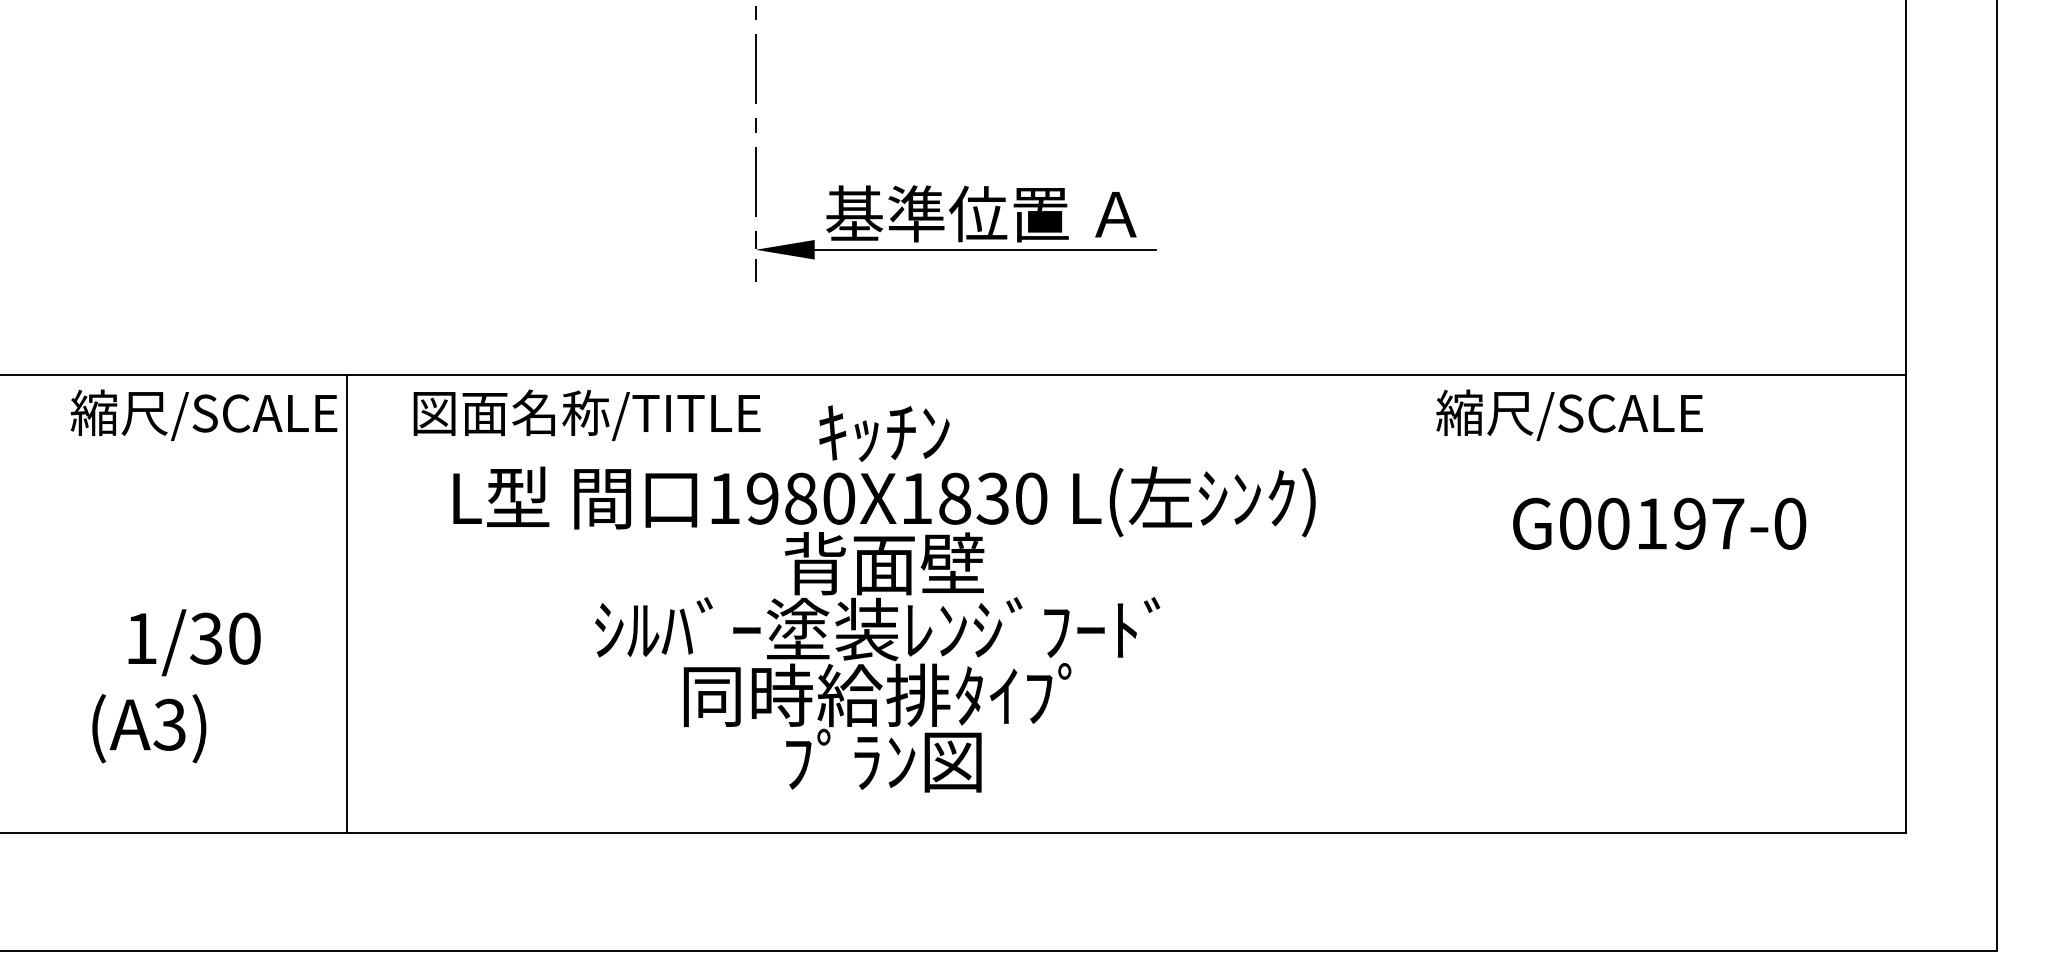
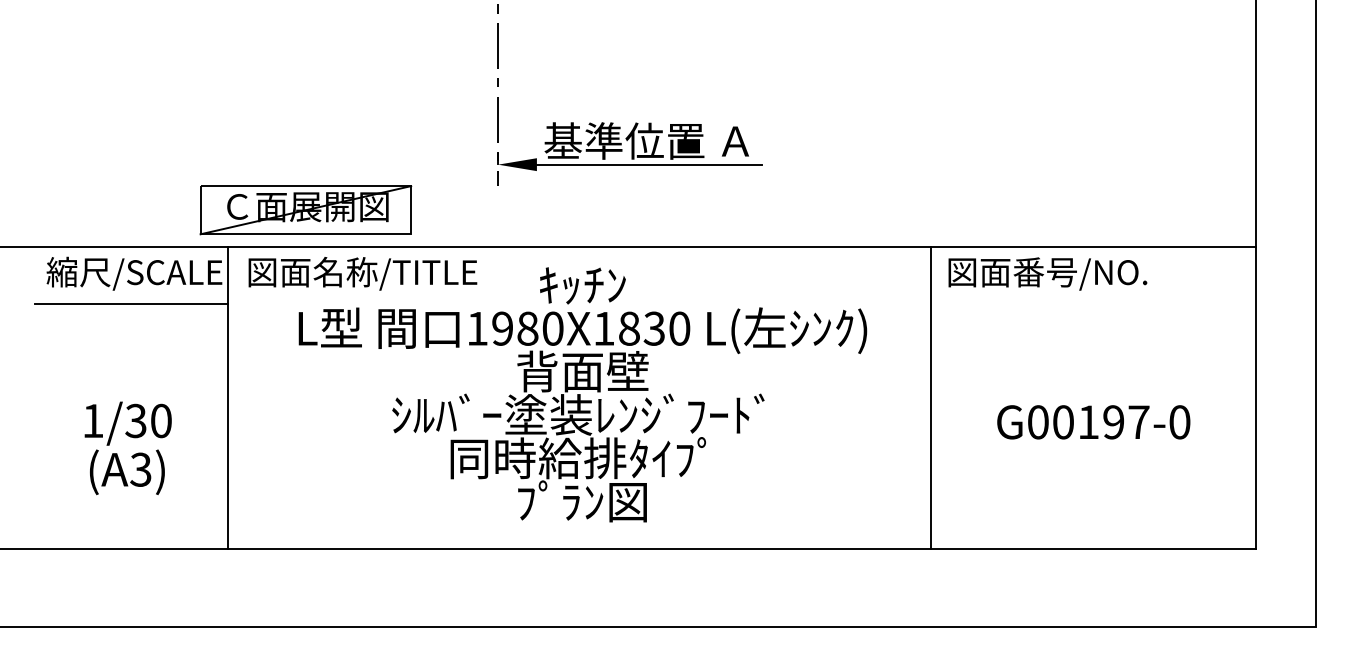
part: (463, 319) -> (305, 210), added
text: (586, 414) -> (362, 273), moved
text: (1587, 414) -> (1046, 273), 縮尺/SCALE -> 図面番号/NO.
line: (199, 461) -> (131, 304), added
text: (1659, 524) -> (1093, 422), moved
line: (1411, 604) -> (930, 398), added
text: (149, 728) -> (127, 472), moved

